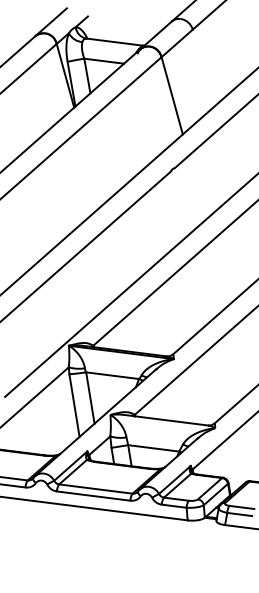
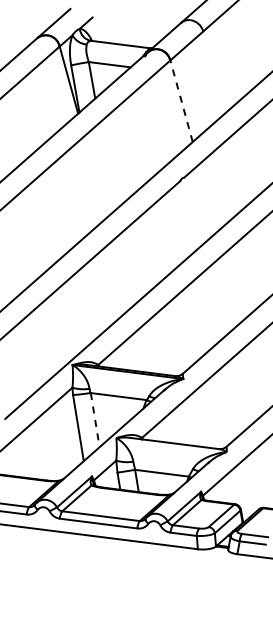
line: (172, 95) -> (181, 100), solid -> dashed
line: (90, 398) -> (95, 420), solid -> dashed

